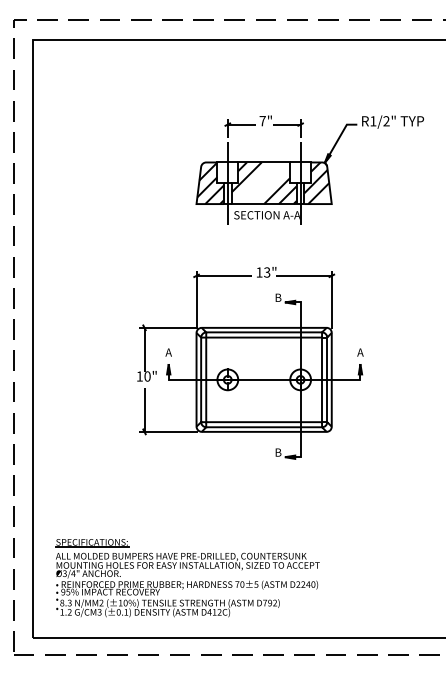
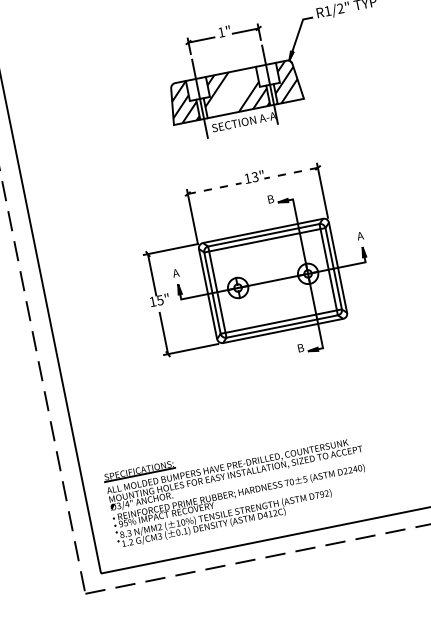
text: (262, 121) -> (221, 32), 7" -> 1"
line: (224, 275) -> (214, 188), solid -> dashed
line: (303, 275) -> (290, 172), solid -> dashed
text: (147, 376) -> (160, 300), 10" -> 15"

